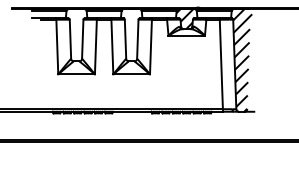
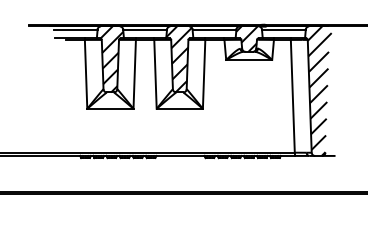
hatch: (77, 35) -> (111, 59), added
hatch: (131, 35) -> (179, 59), added

